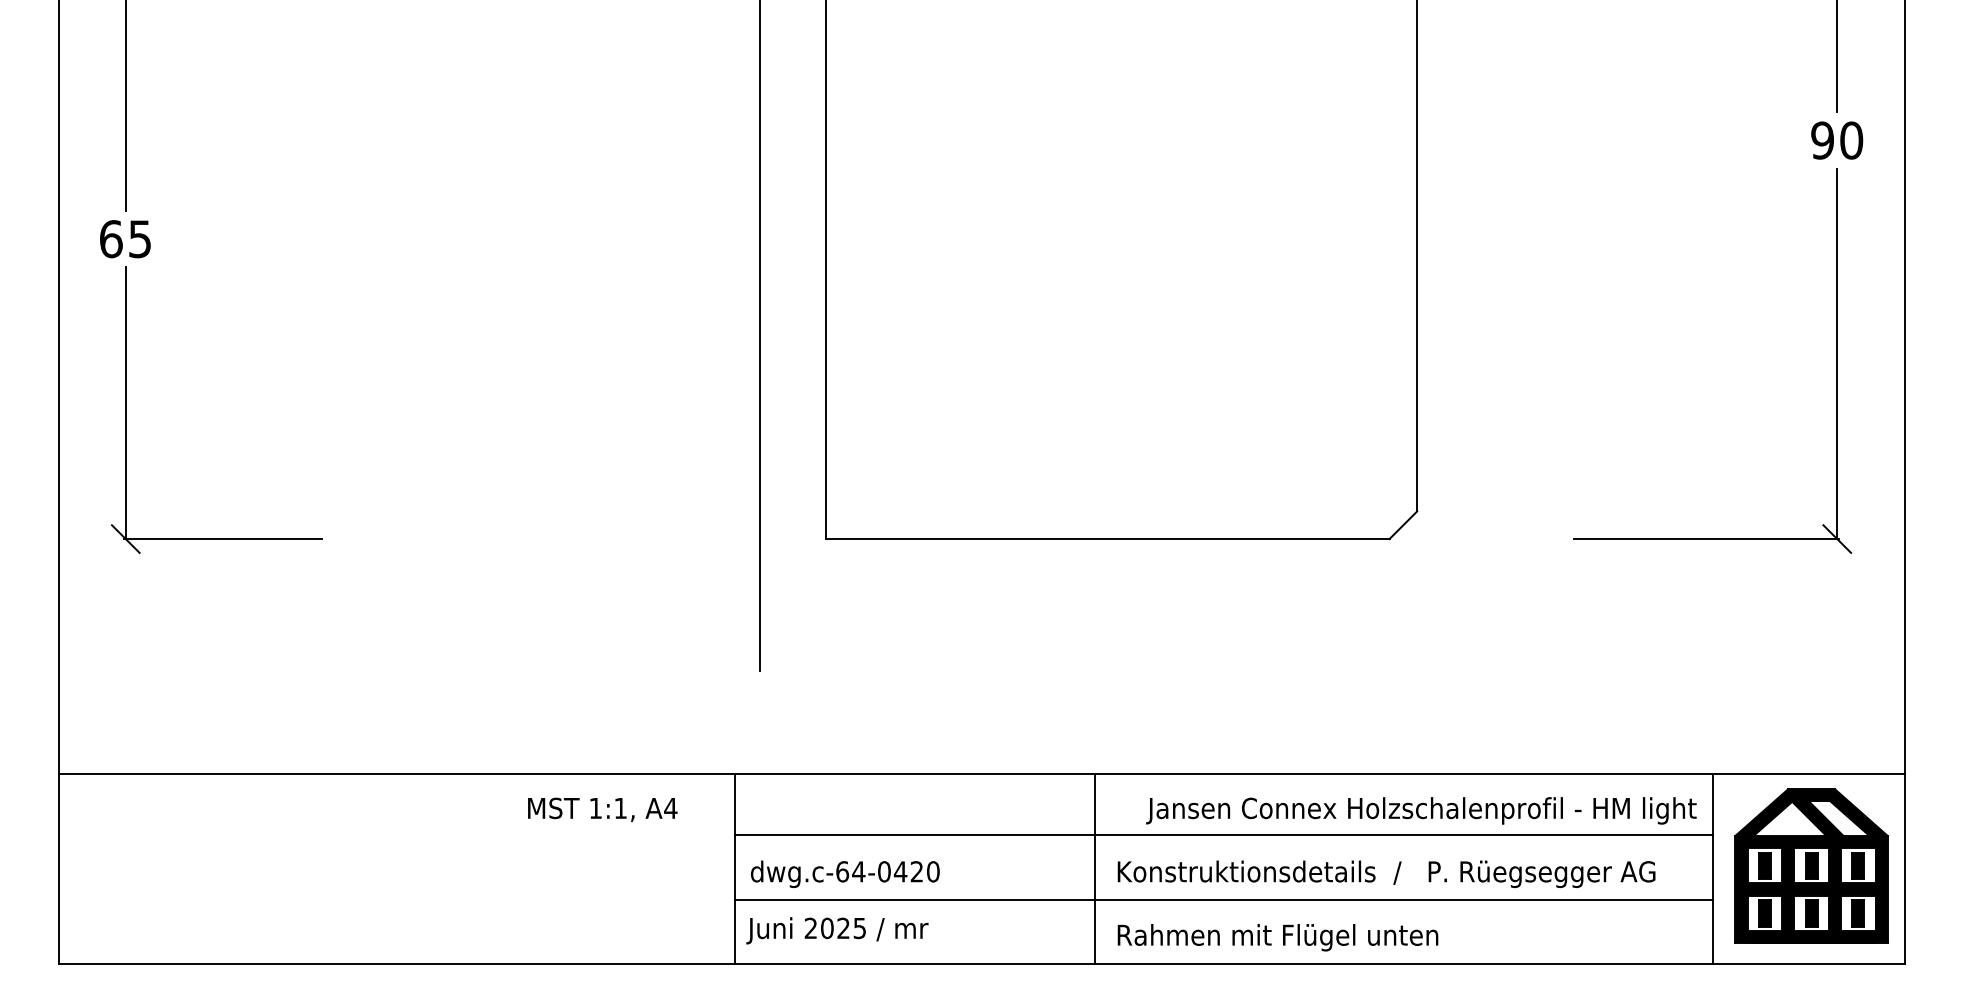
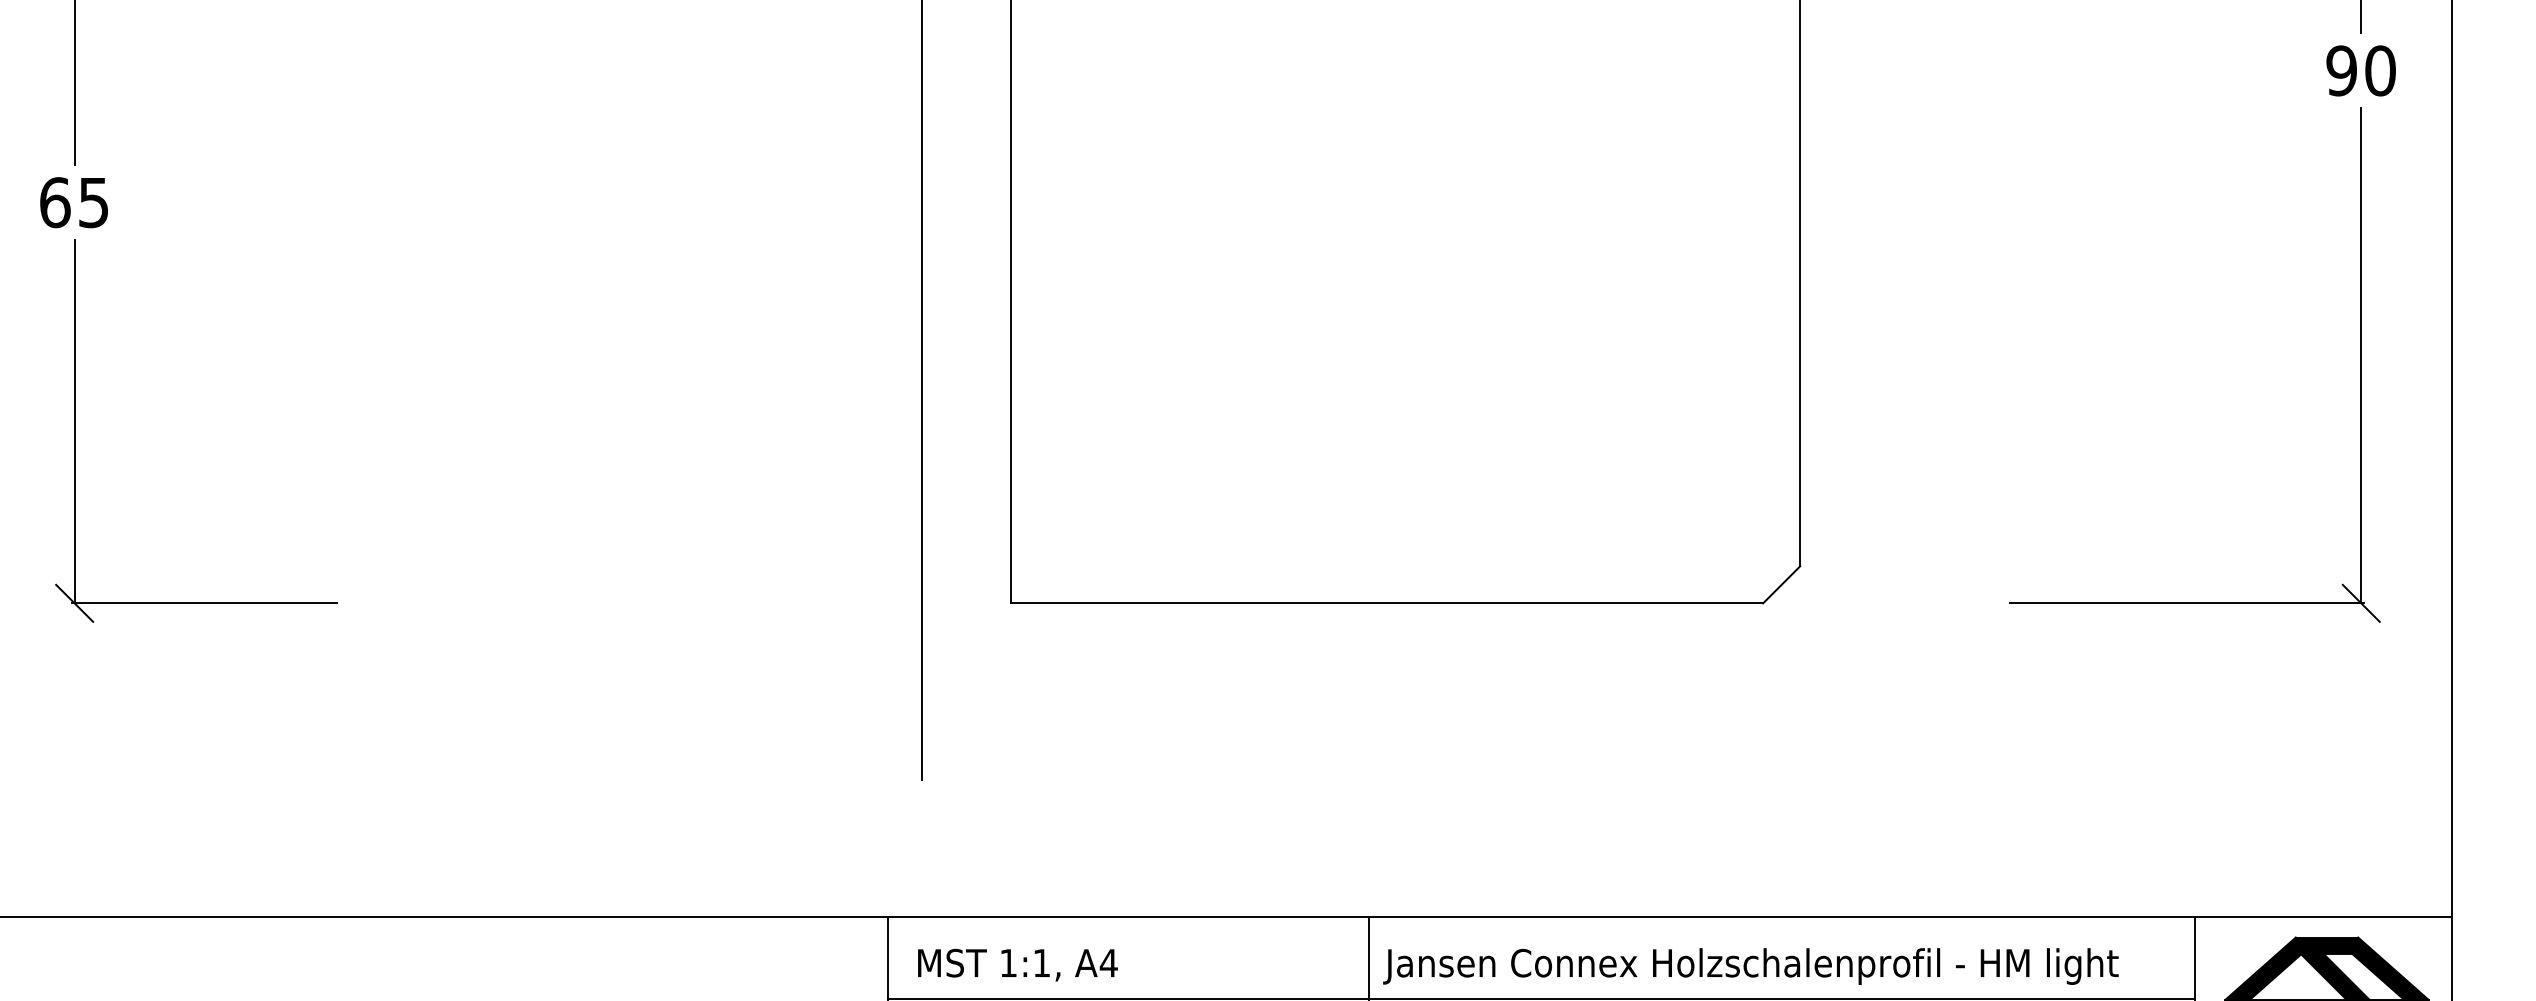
text: (602, 809) -> (1017, 964), moved
text: (1421, 810) -> (1751, 966), moved

